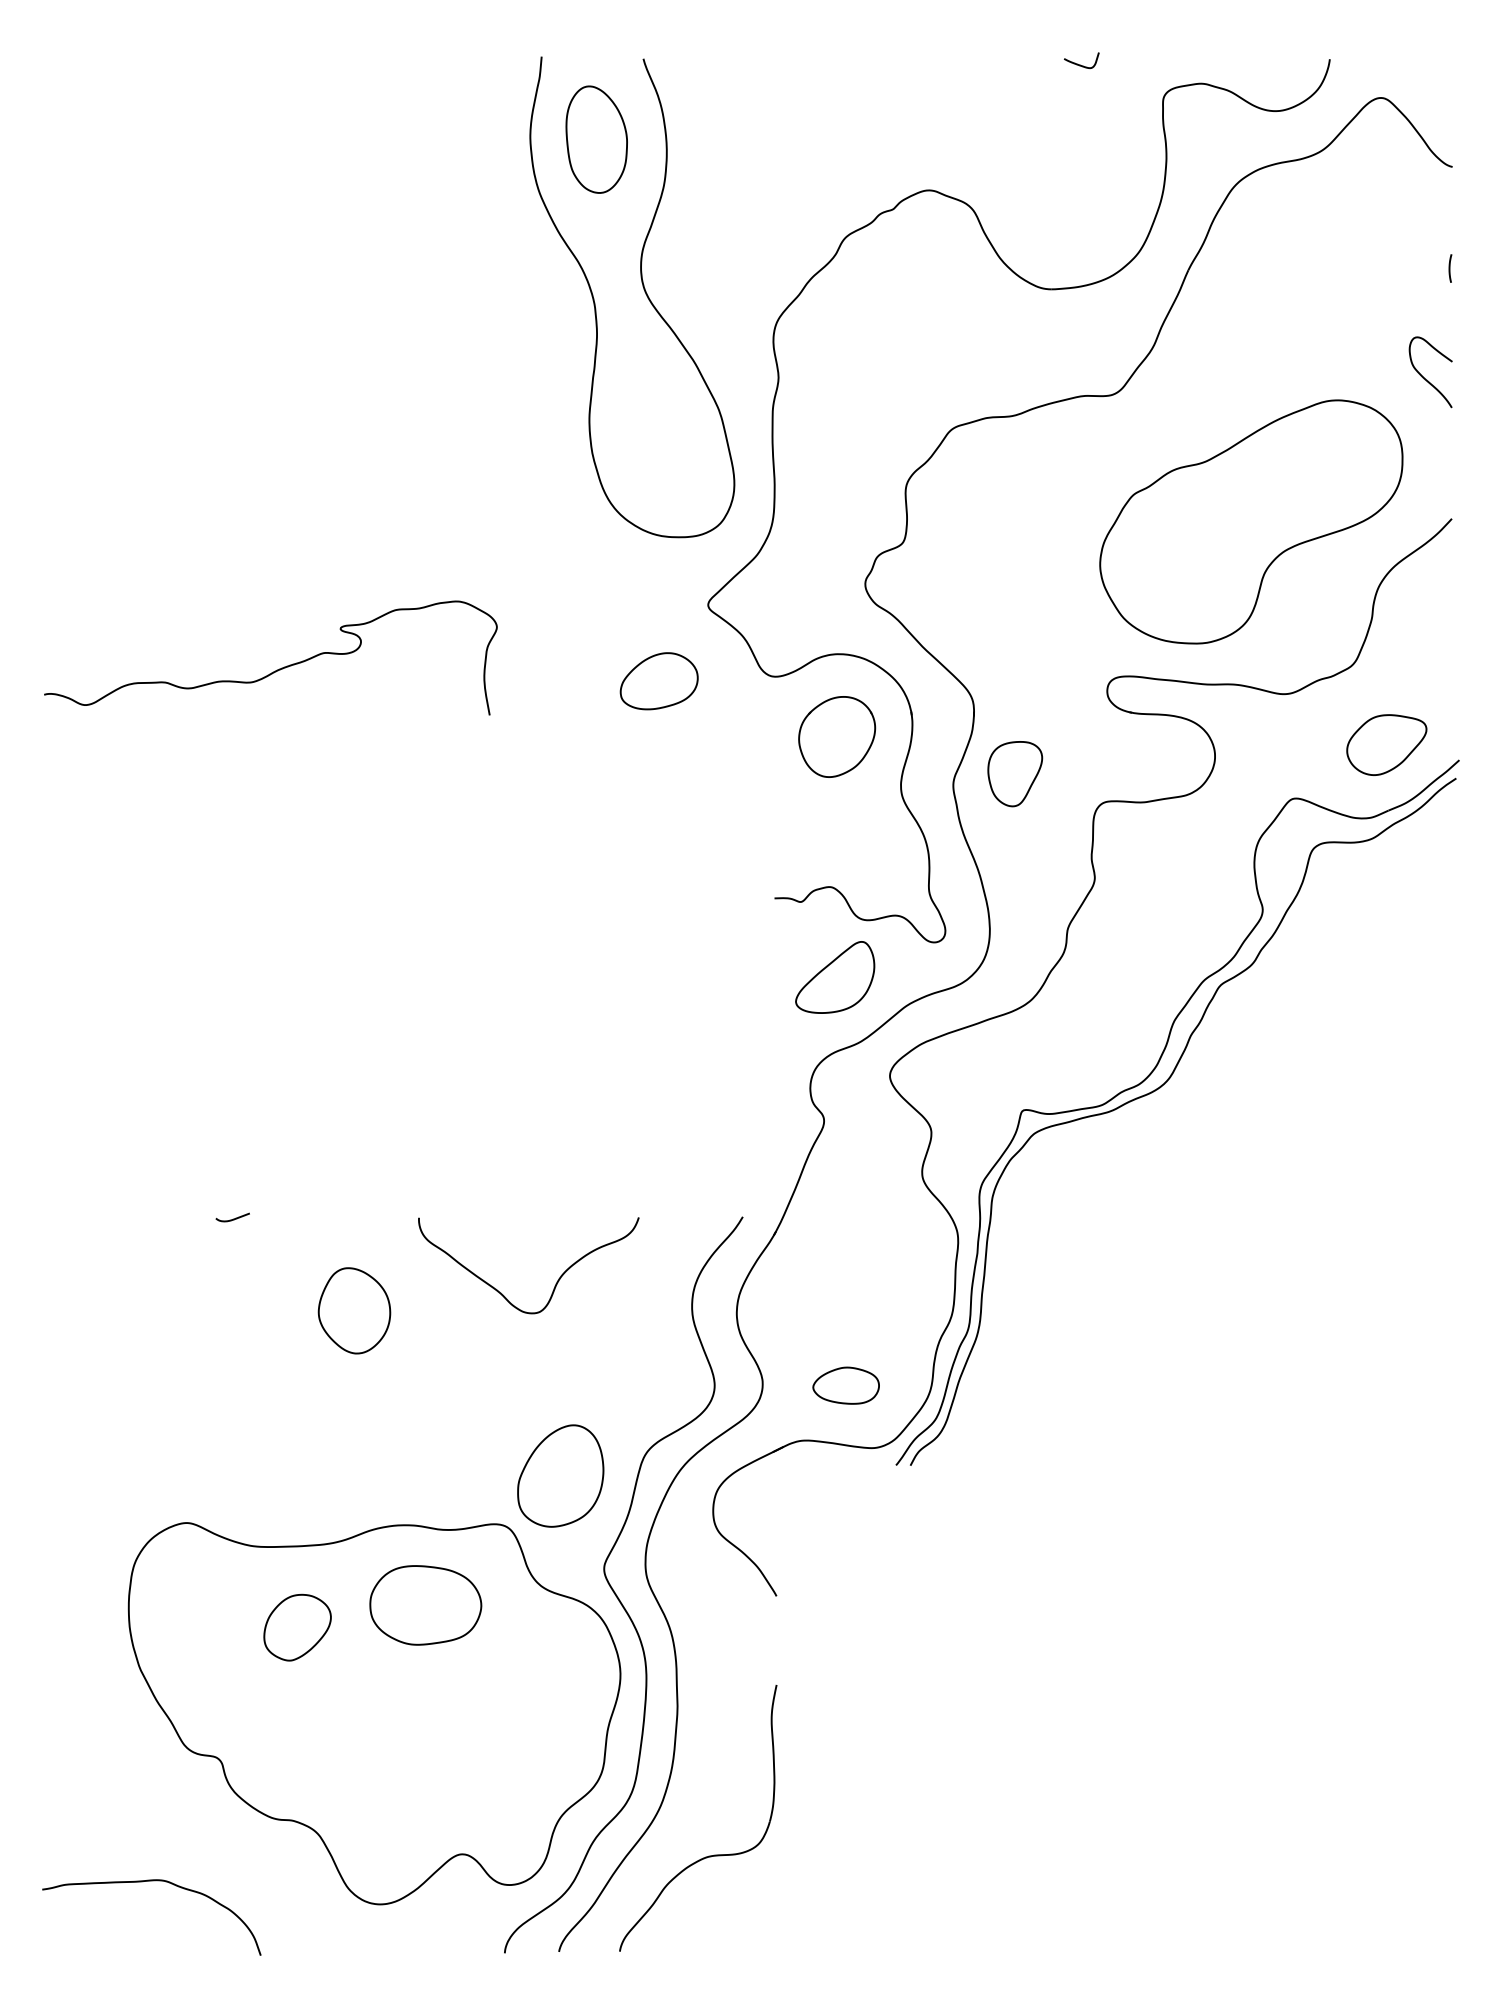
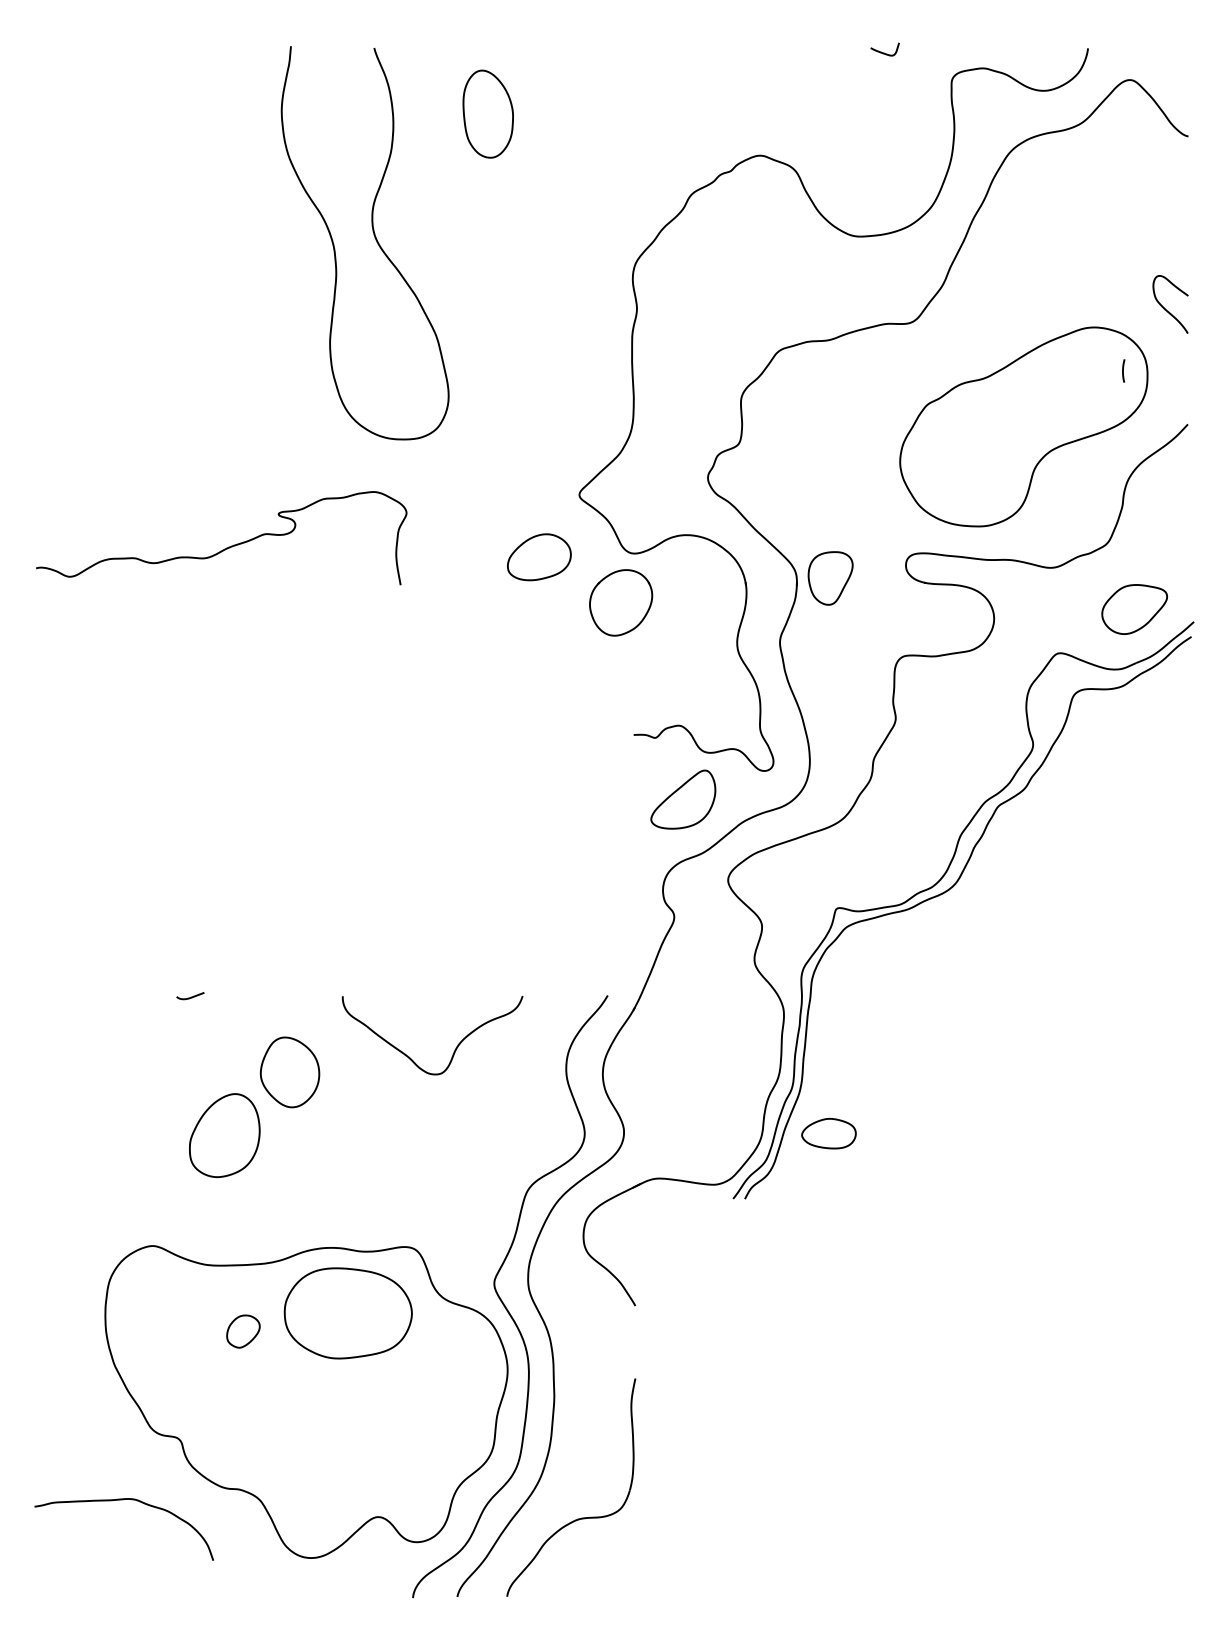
curve: (1450, 268) -> (1123, 370), moved
curve: (644, 292) -> (375, 239), moved
part: (837, 736) -> (621, 602), moved
part: (1015, 774) -> (830, 578), moved
part: (845, 1385) -> (828, 1133), moved
part: (560, 1475) -> (224, 1135), moved
part: (425, 1605) -> (348, 1313), size x1.4
part: (297, 1627) -> (243, 1331), size x0.6
curve: (151, 1881) -> (123, 1500), moved

